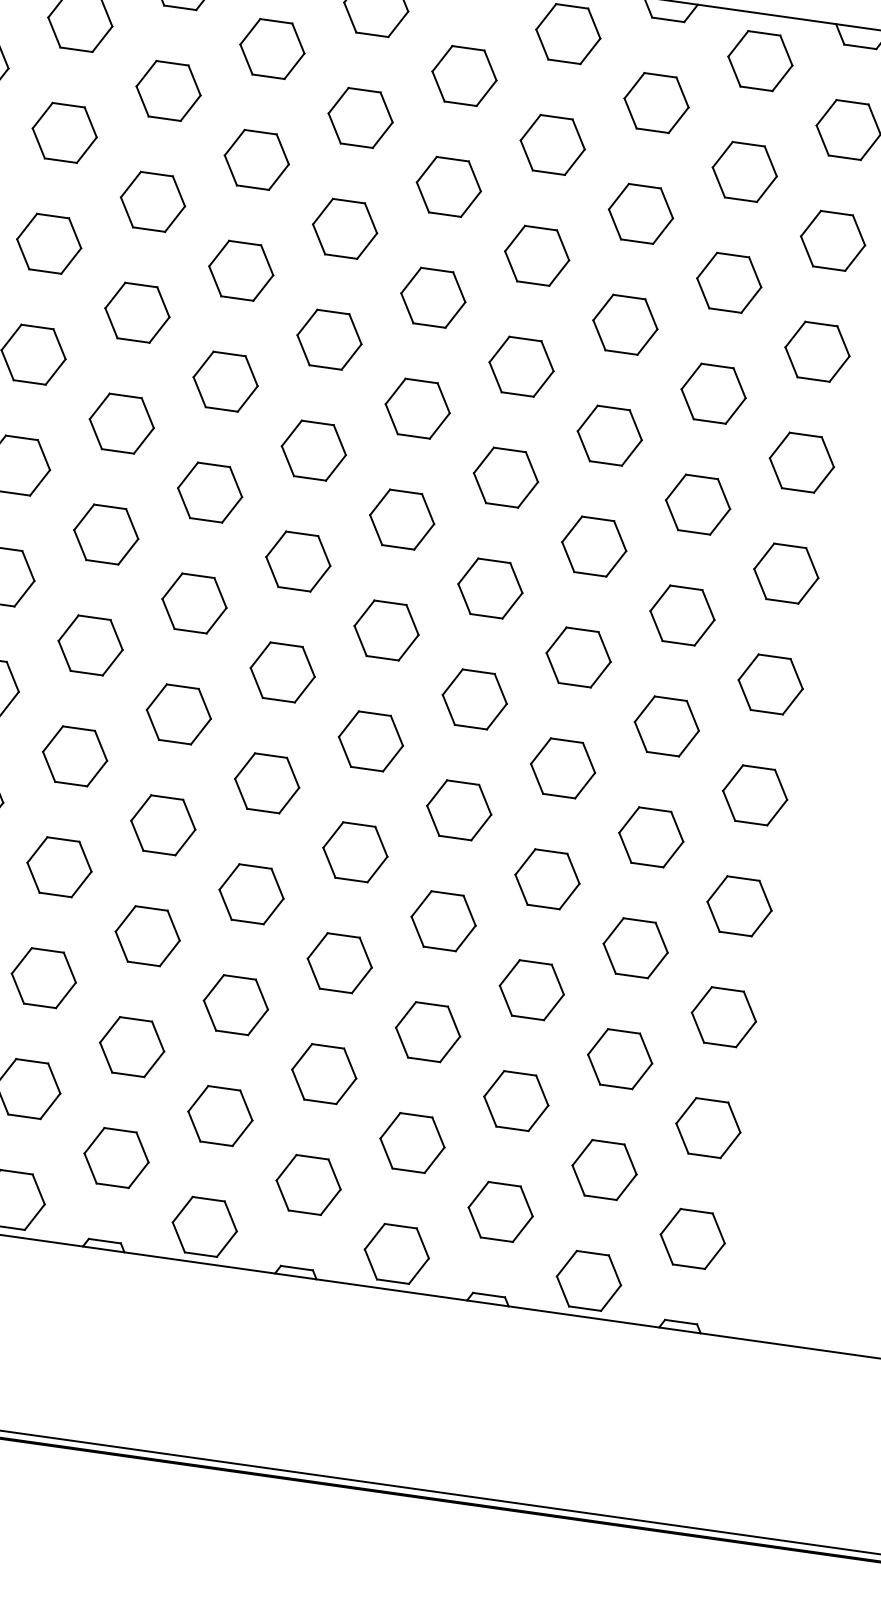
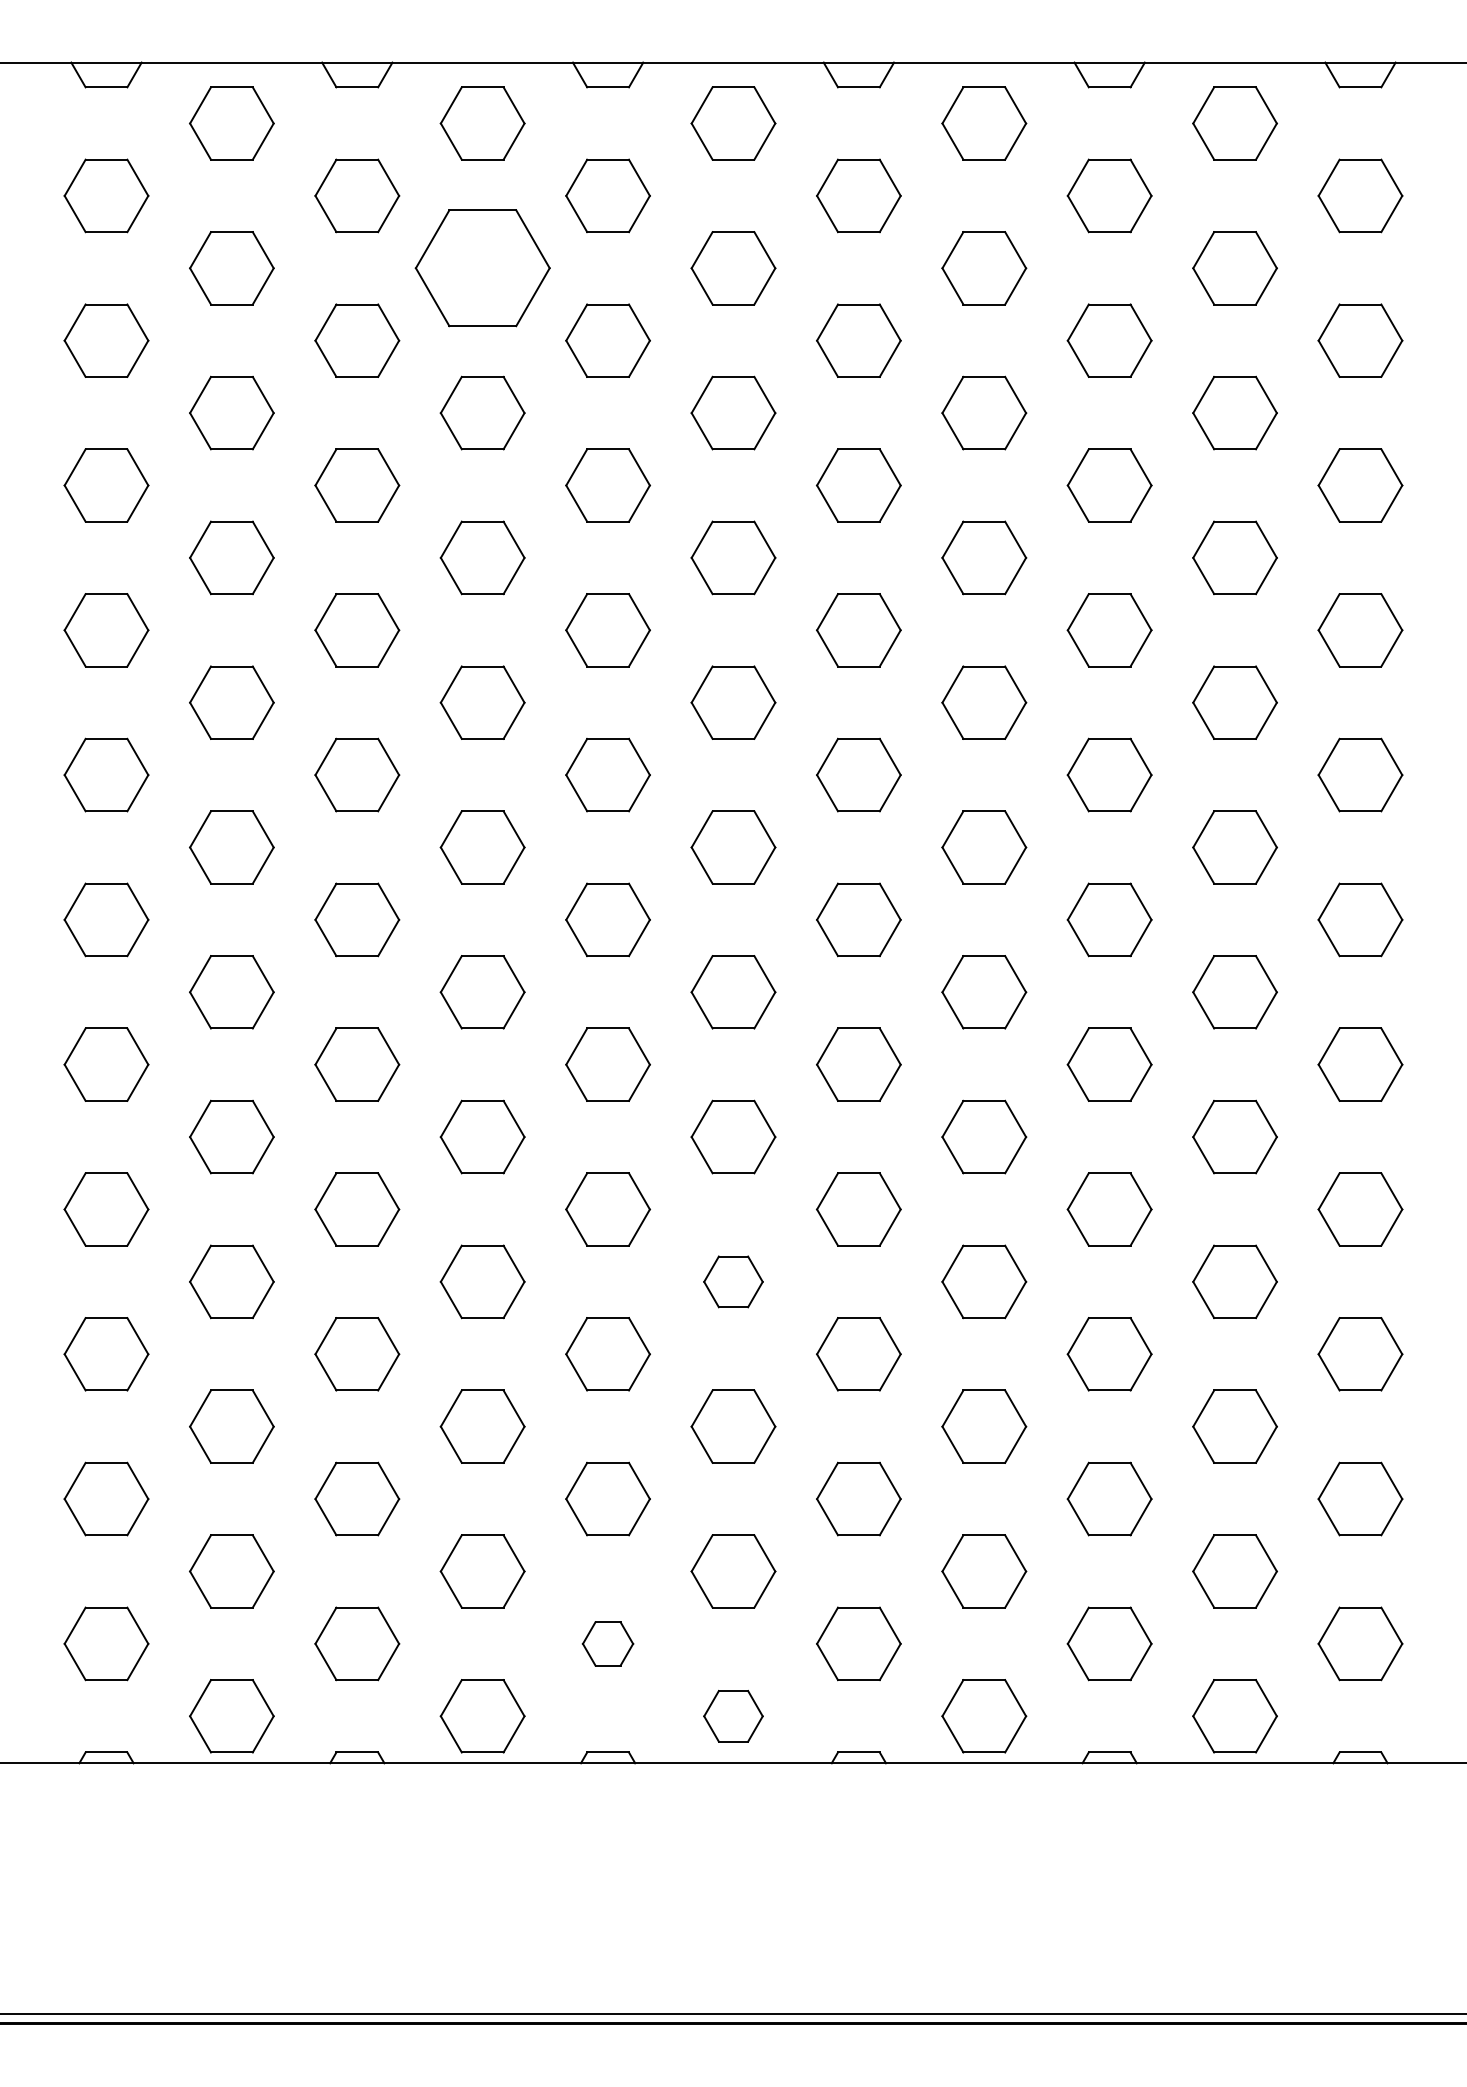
part: (168, 91) -> (482, 268), size x1.6
part: (251, 893) -> (733, 1281), size x0.7
part: (116, 1157) -> (607, 1643), size x0.6
part: (204, 1227) -> (733, 1716), size x0.7

